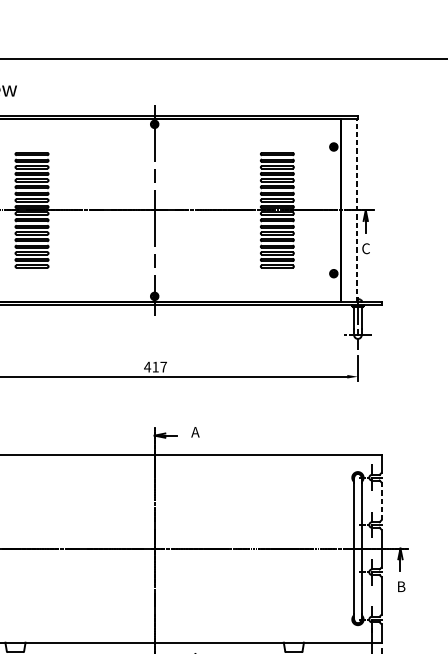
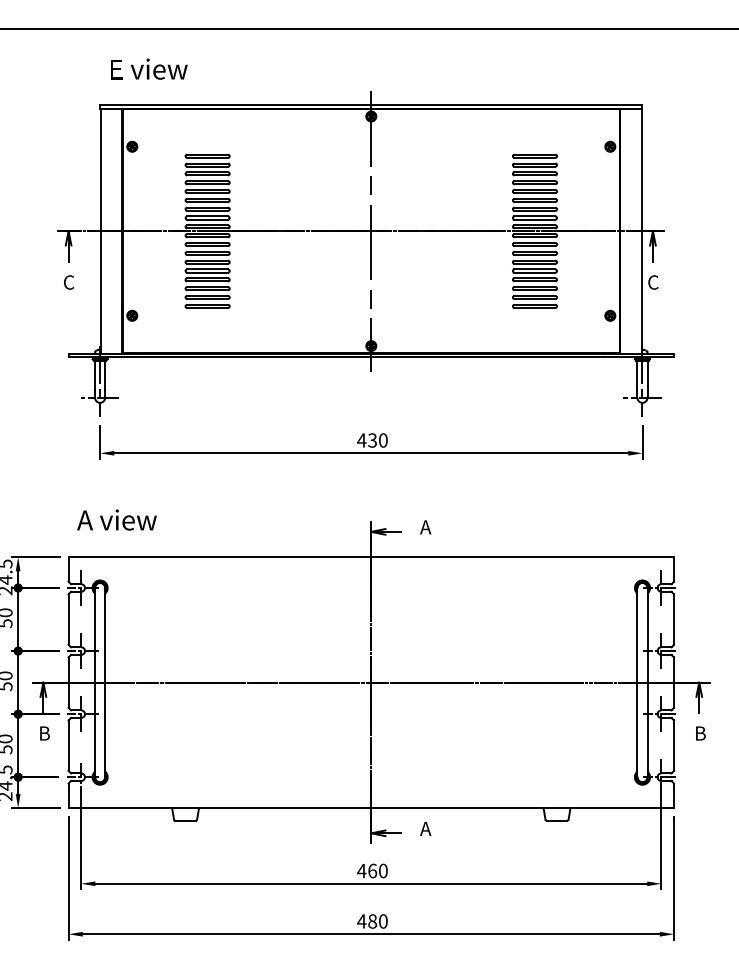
line: (357, 209) -> (641, 230), dashed -> solid
text: (159, 367) -> (377, 440), 417 -> 430
line: (381, 501) -> (674, 619), dashed -> solid

